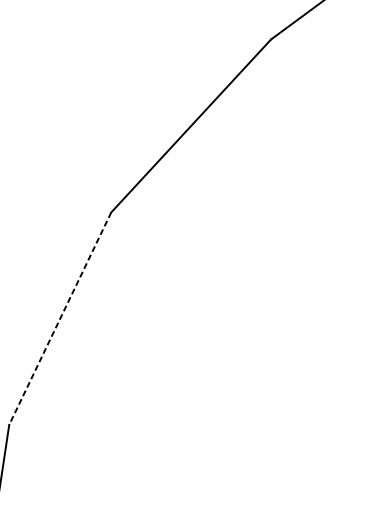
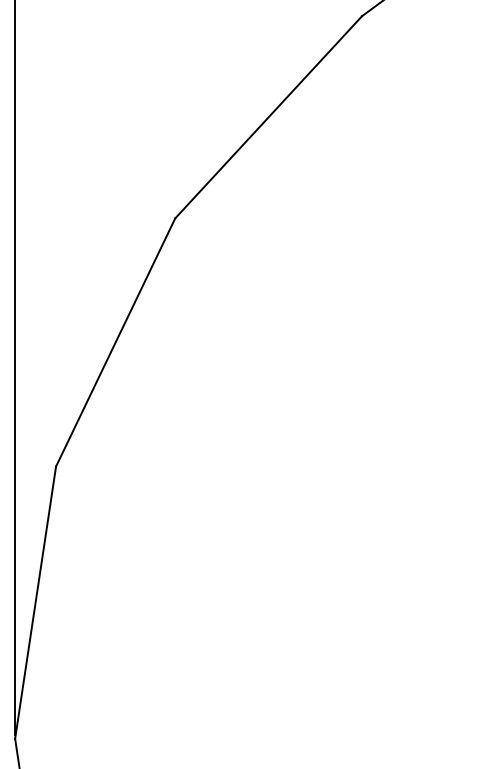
line: (60, 318) -> (115, 342), dashed -> solid

